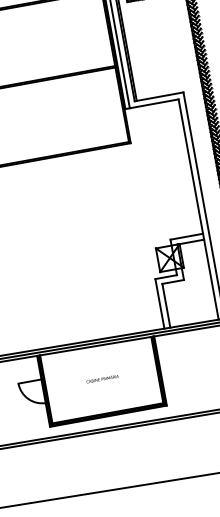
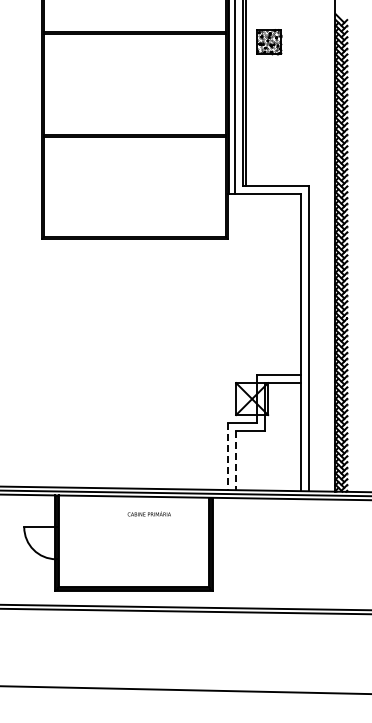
line: (160, 303) -> (228, 456), solid -> dashed
line: (166, 305) -> (236, 460), solid -> dashed
text: (101, 378) -> (148, 513), moved

